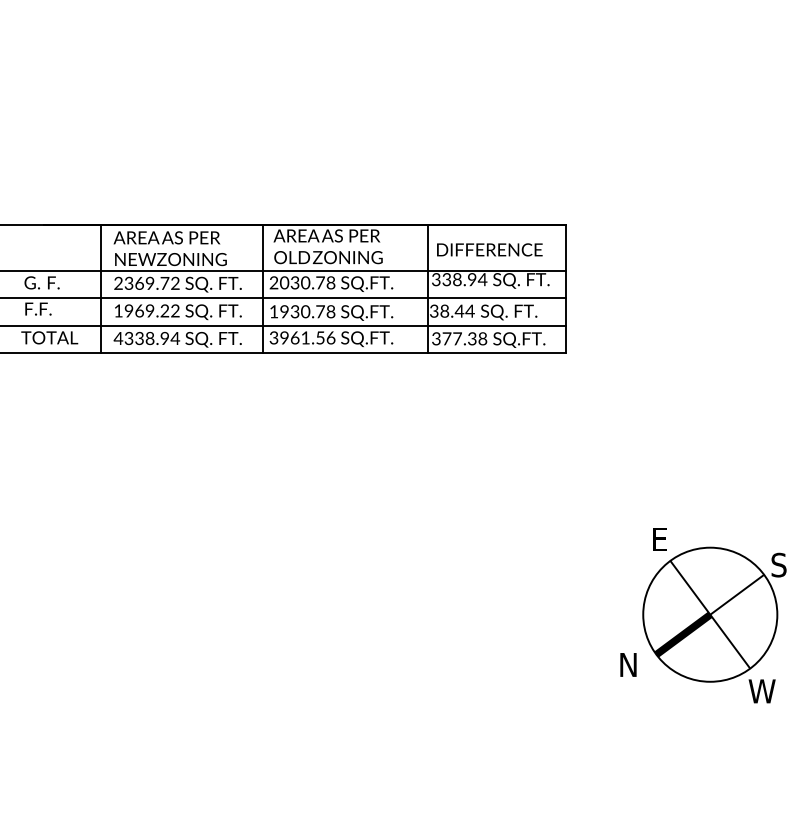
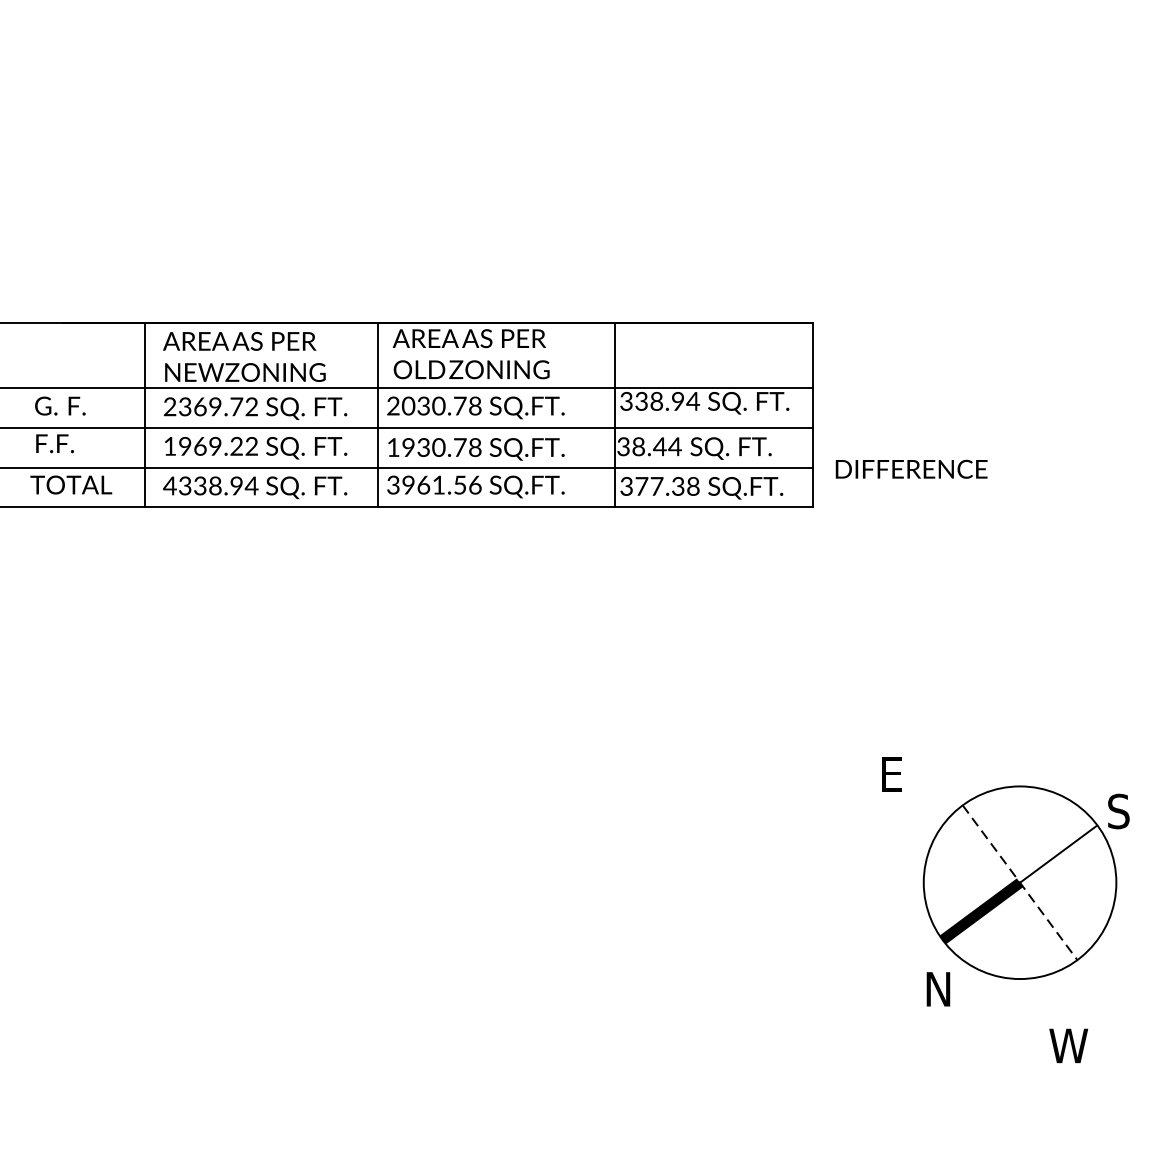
text: (489, 249) -> (911, 468), moved
text: (659, 539) -> (891, 774), moved
line: (710, 615) -> (1020, 883), solid -> dashed
text: (628, 664) -> (938, 988), moved
text: (761, 691) -> (1067, 1046), moved

